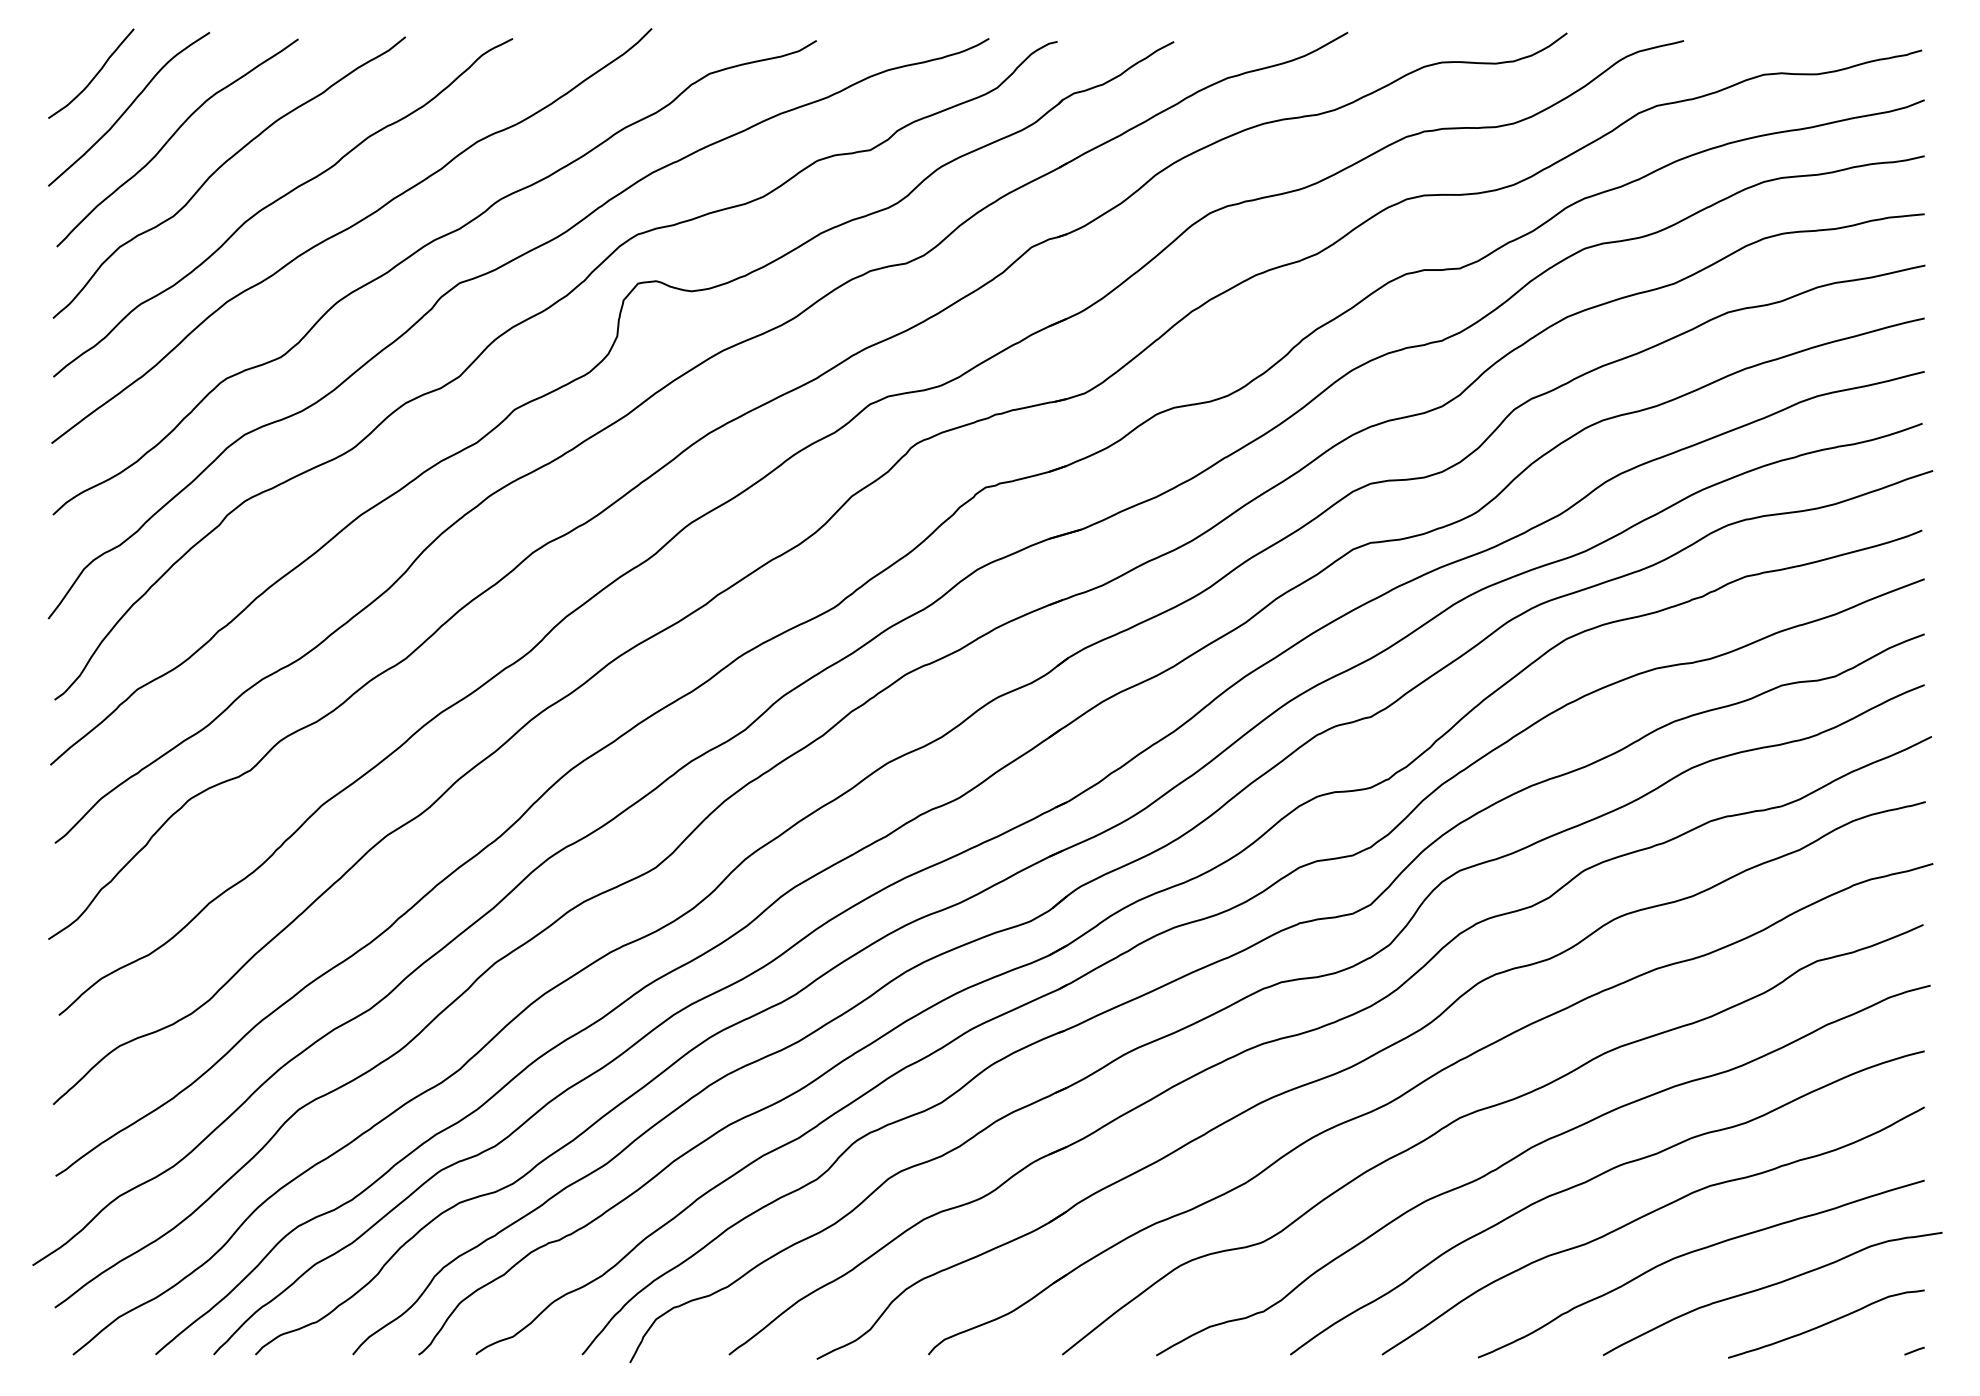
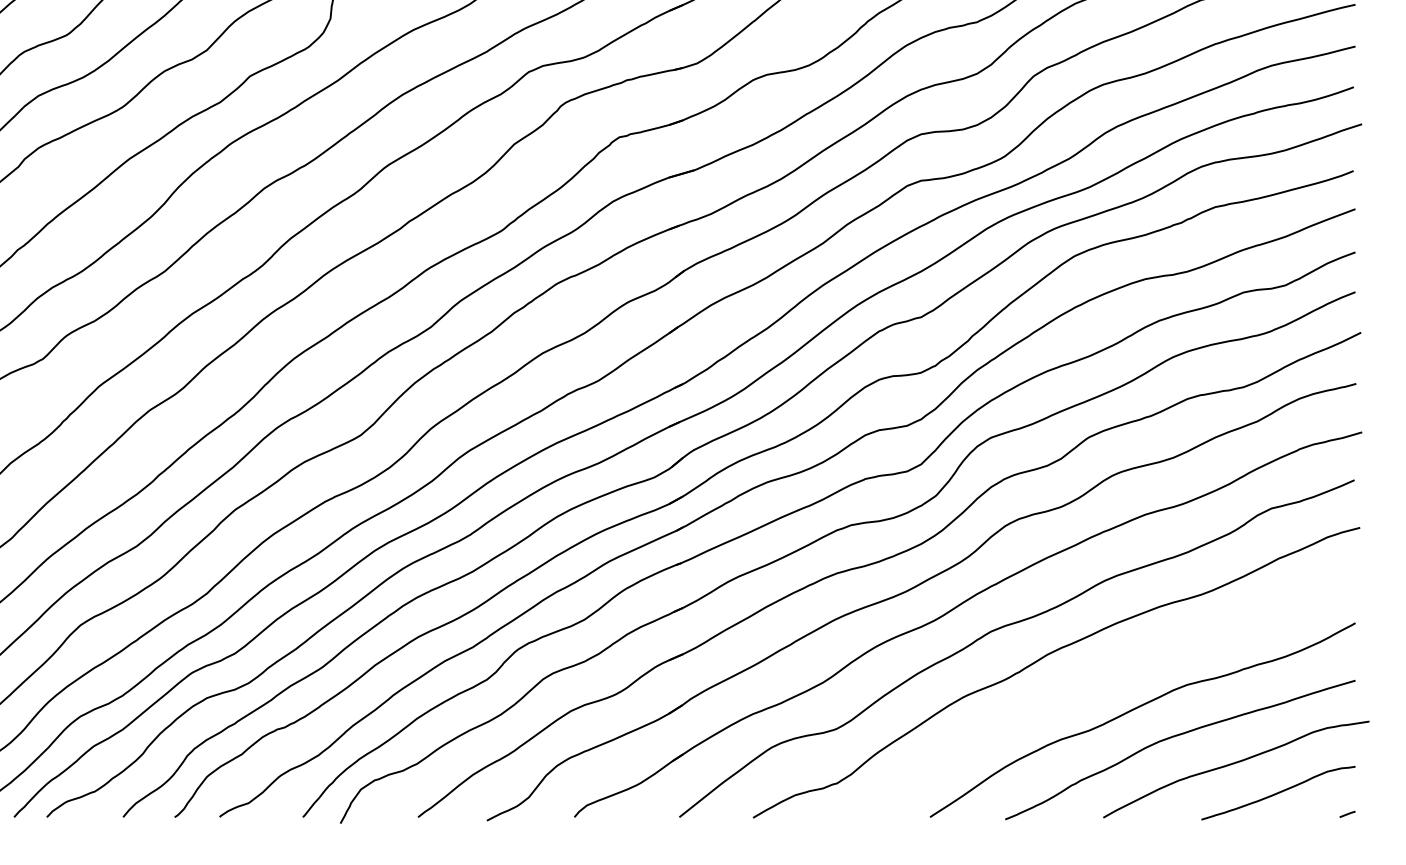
curve: (1595, 1178) -> (1097, 679), removed

